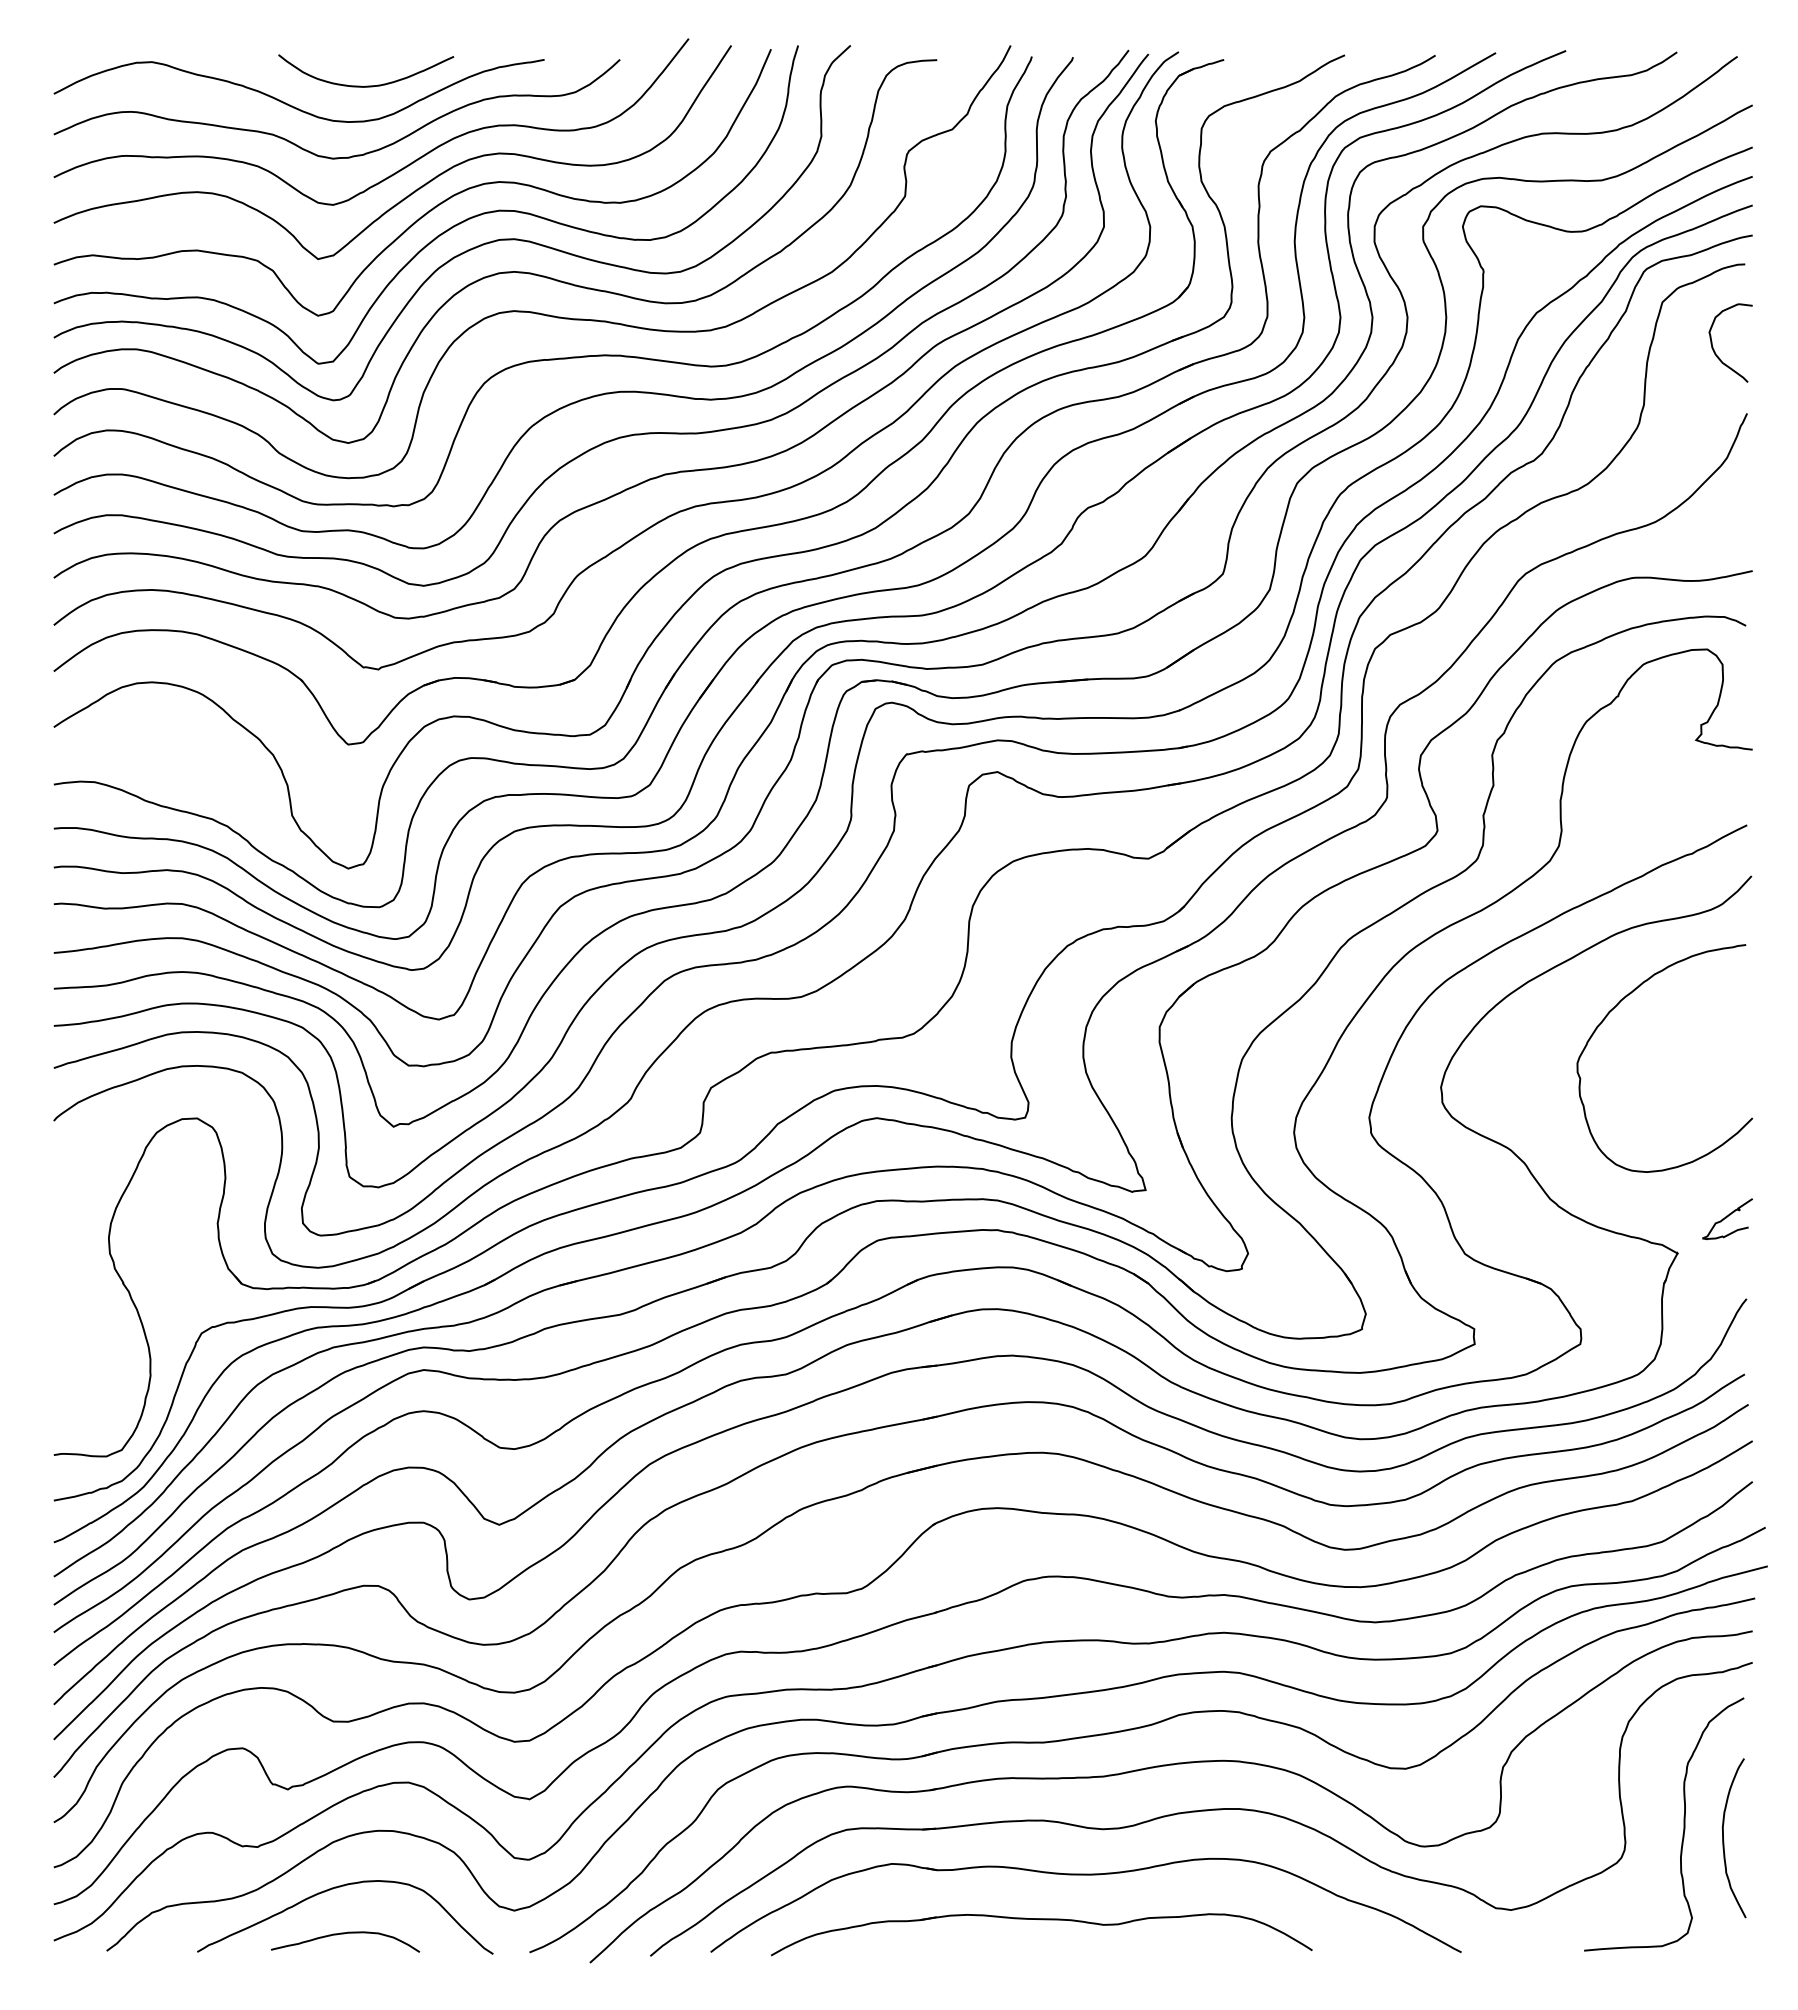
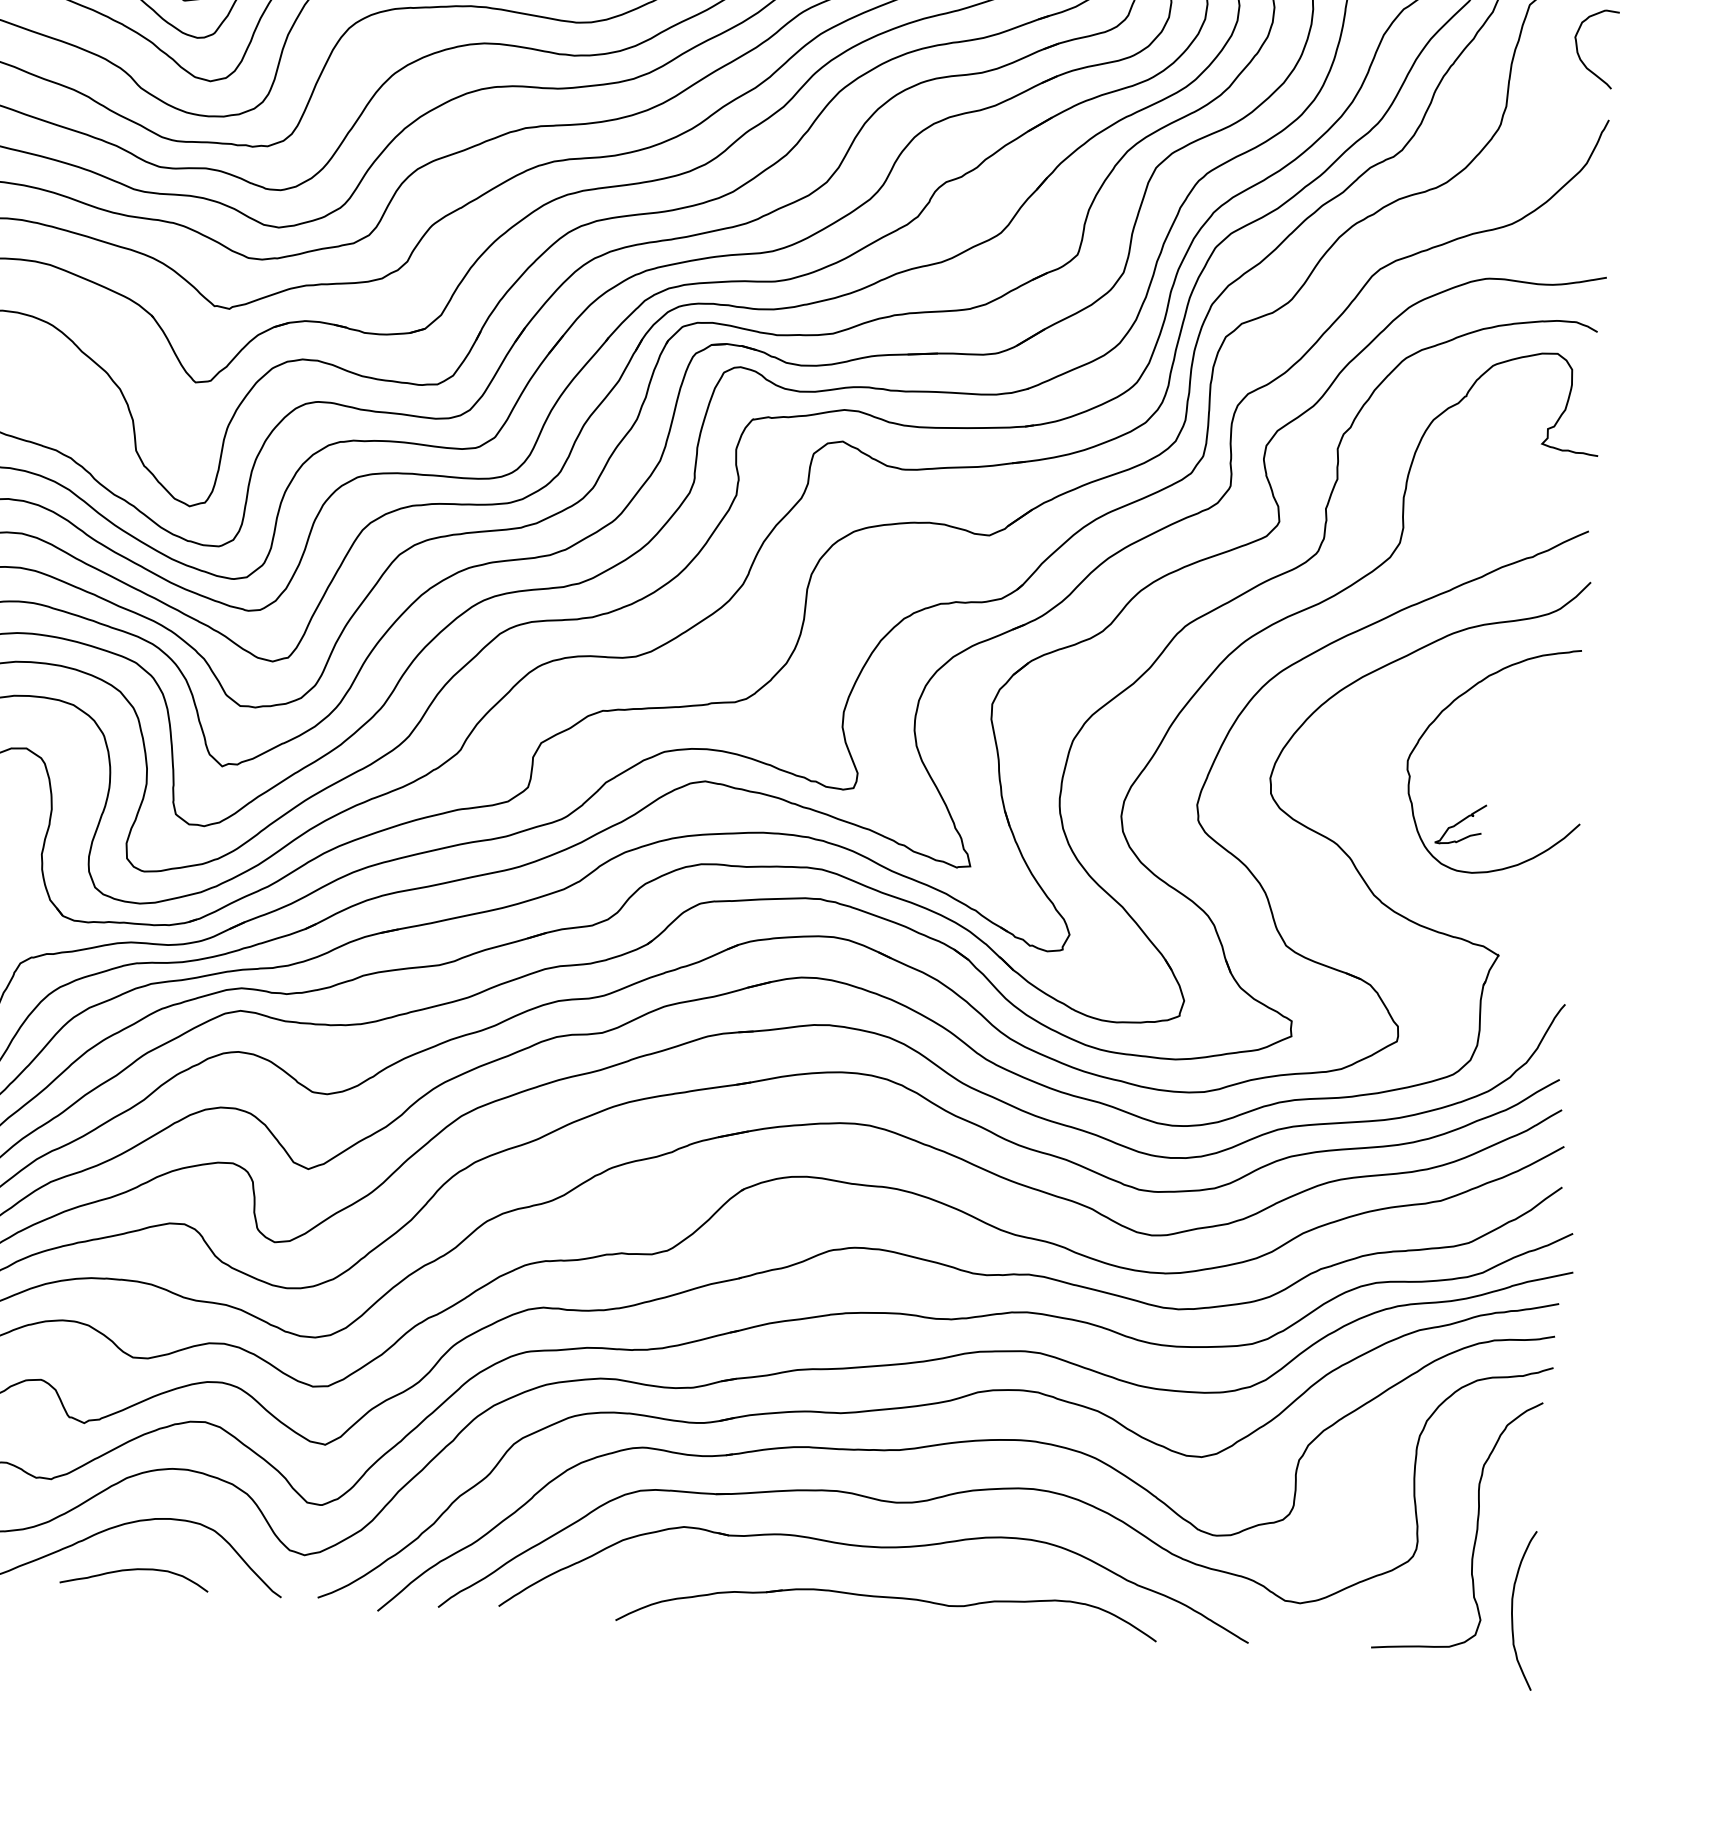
curve: (1726, 1218) -> (1459, 823), moved
curve: (1724, 1840) -> (1513, 1612), moved
part: (1041, 1920) -> (887, 1598), moved

